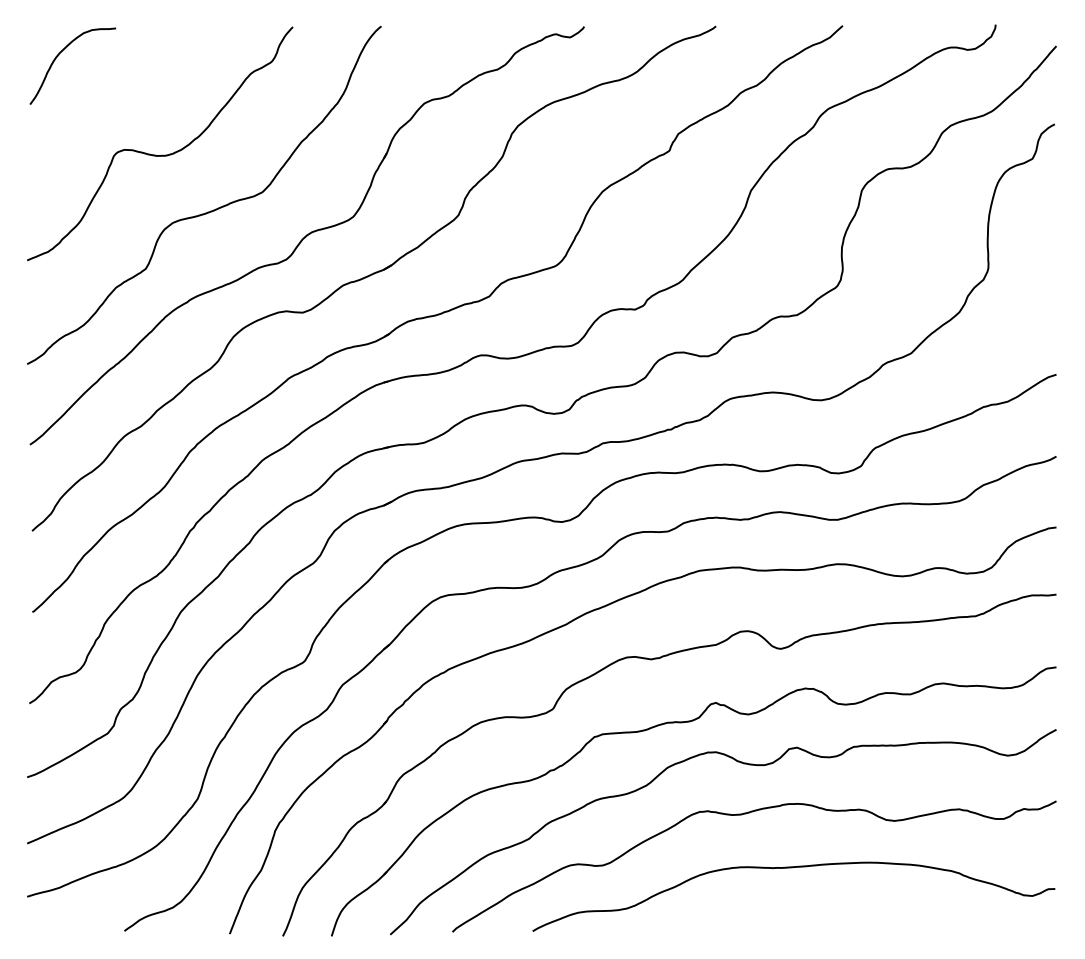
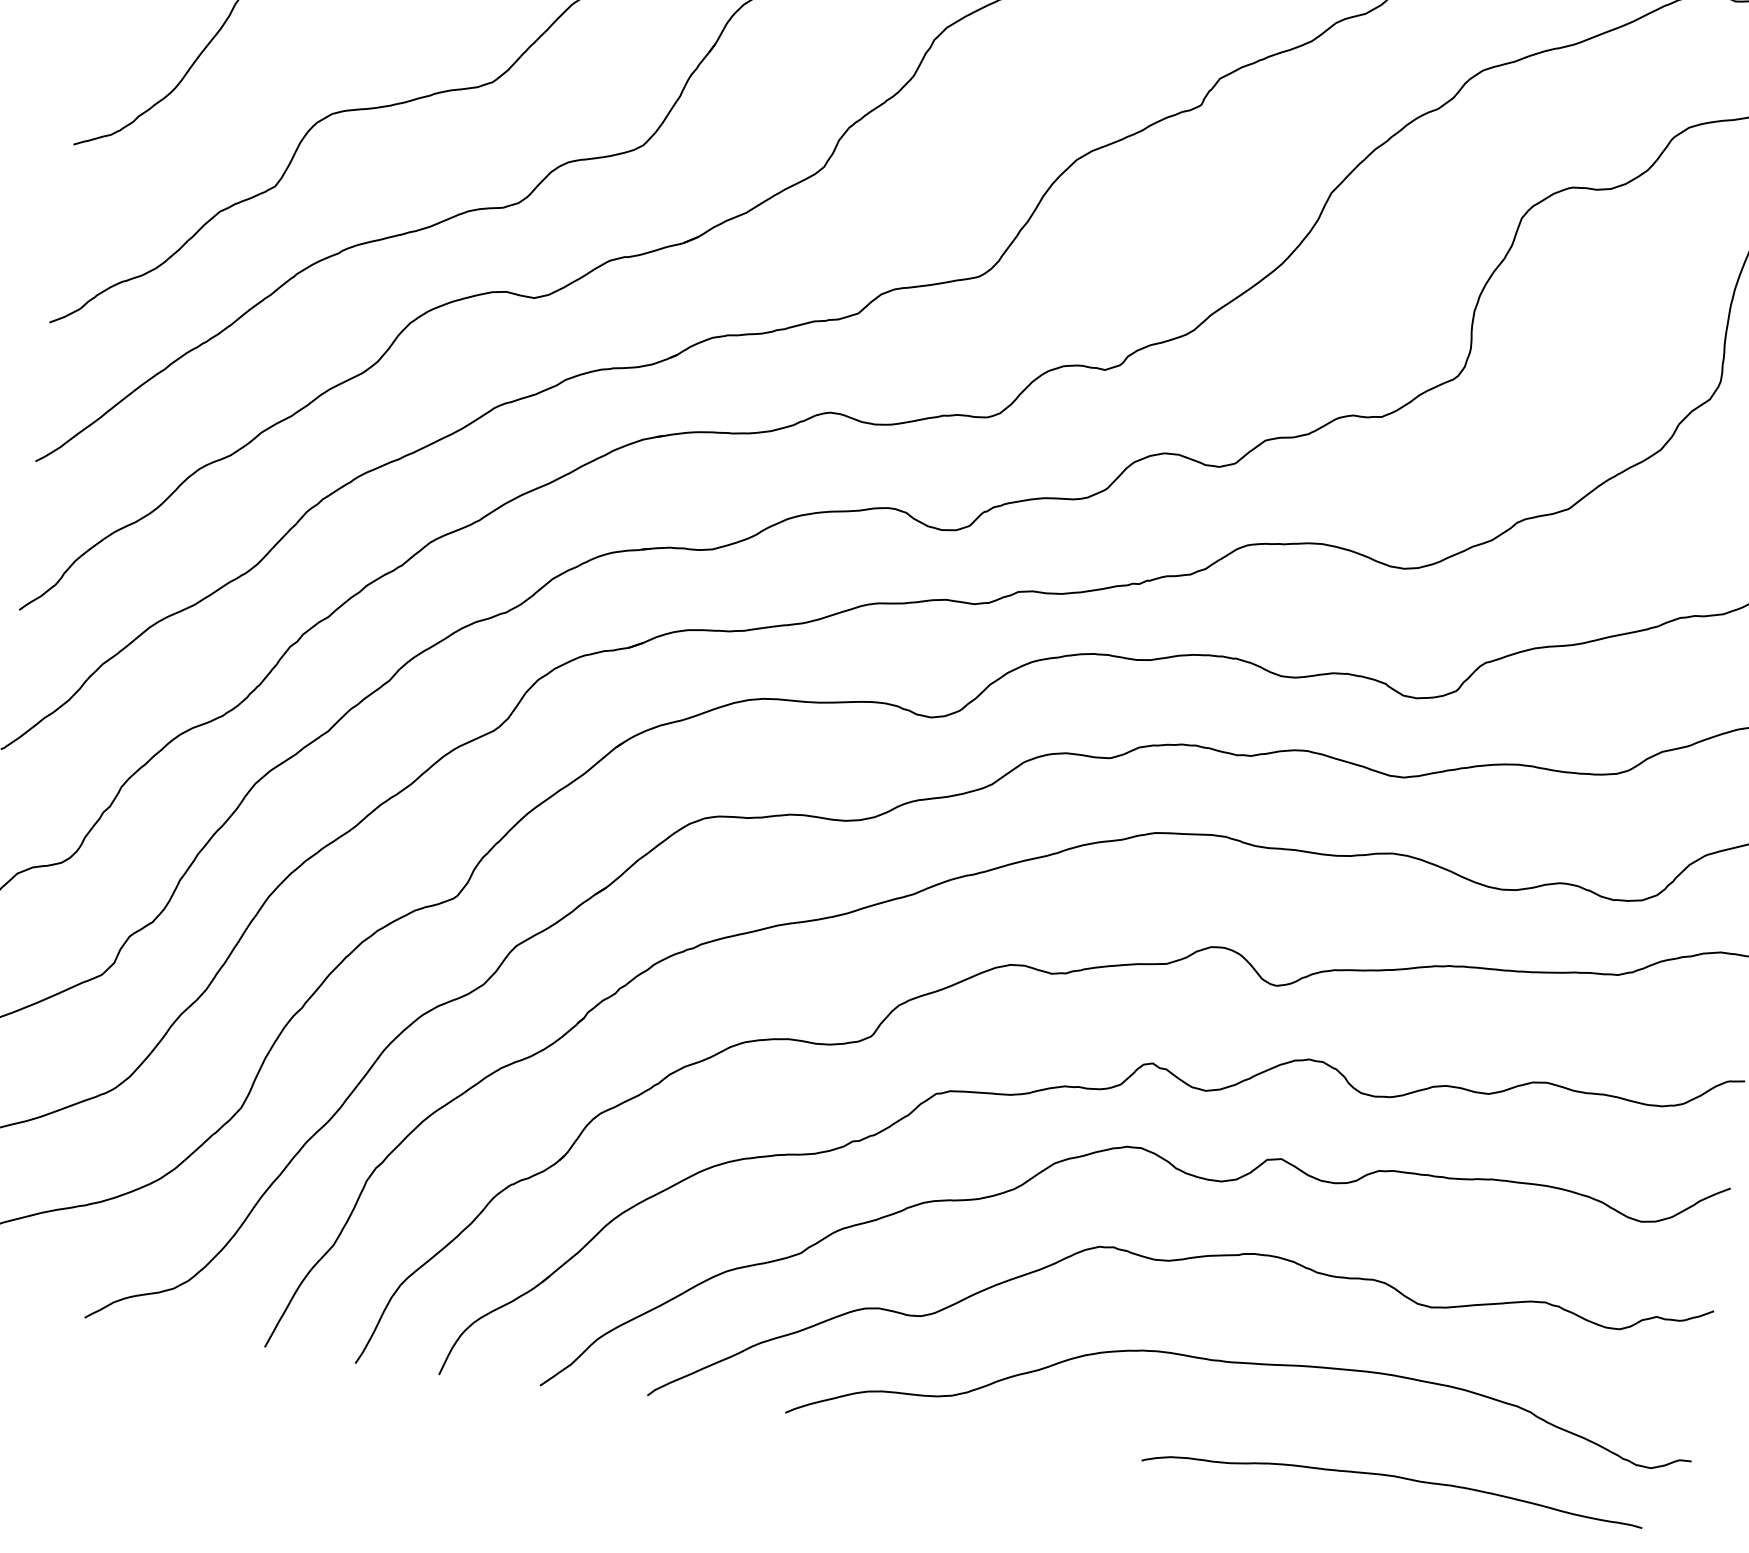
curve: (886, 921) -> (1394, 1478), added

